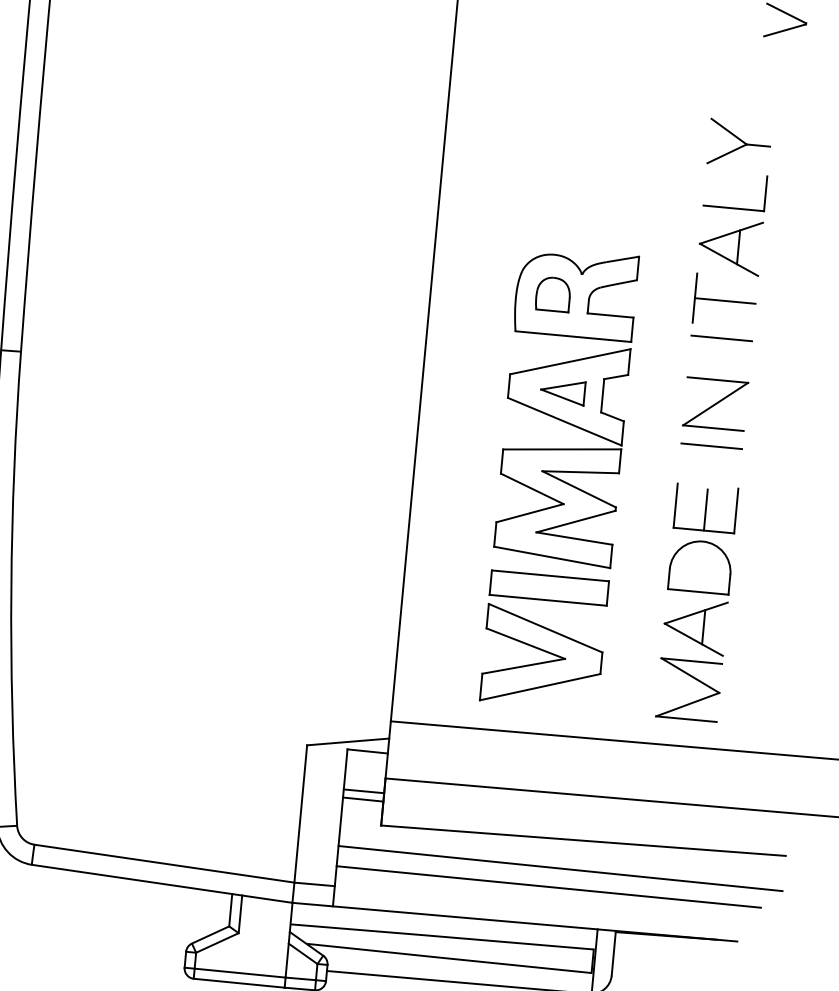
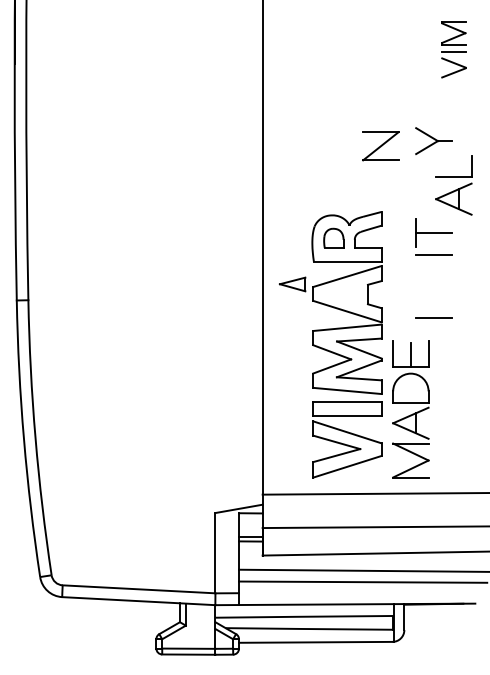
part: (731, 223) -> (453, 185), moved
part: (562, 392) -> (292, 284), moved
part: (714, 404) -> (380, 146), moved
part: (696, 602) -> (410, 409), moved

